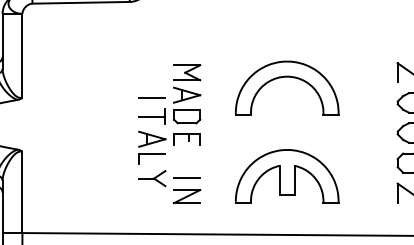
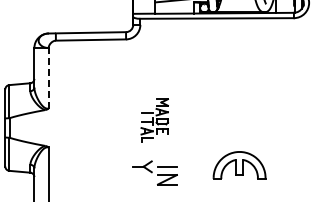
line: (22, 54) -> (48, 77), solid -> dashed
part: (287, 78) -> (239, 94), removed
part: (169, 114) -> (154, 120), size x0.6
part: (287, 176) -> (239, 165), size x0.7

